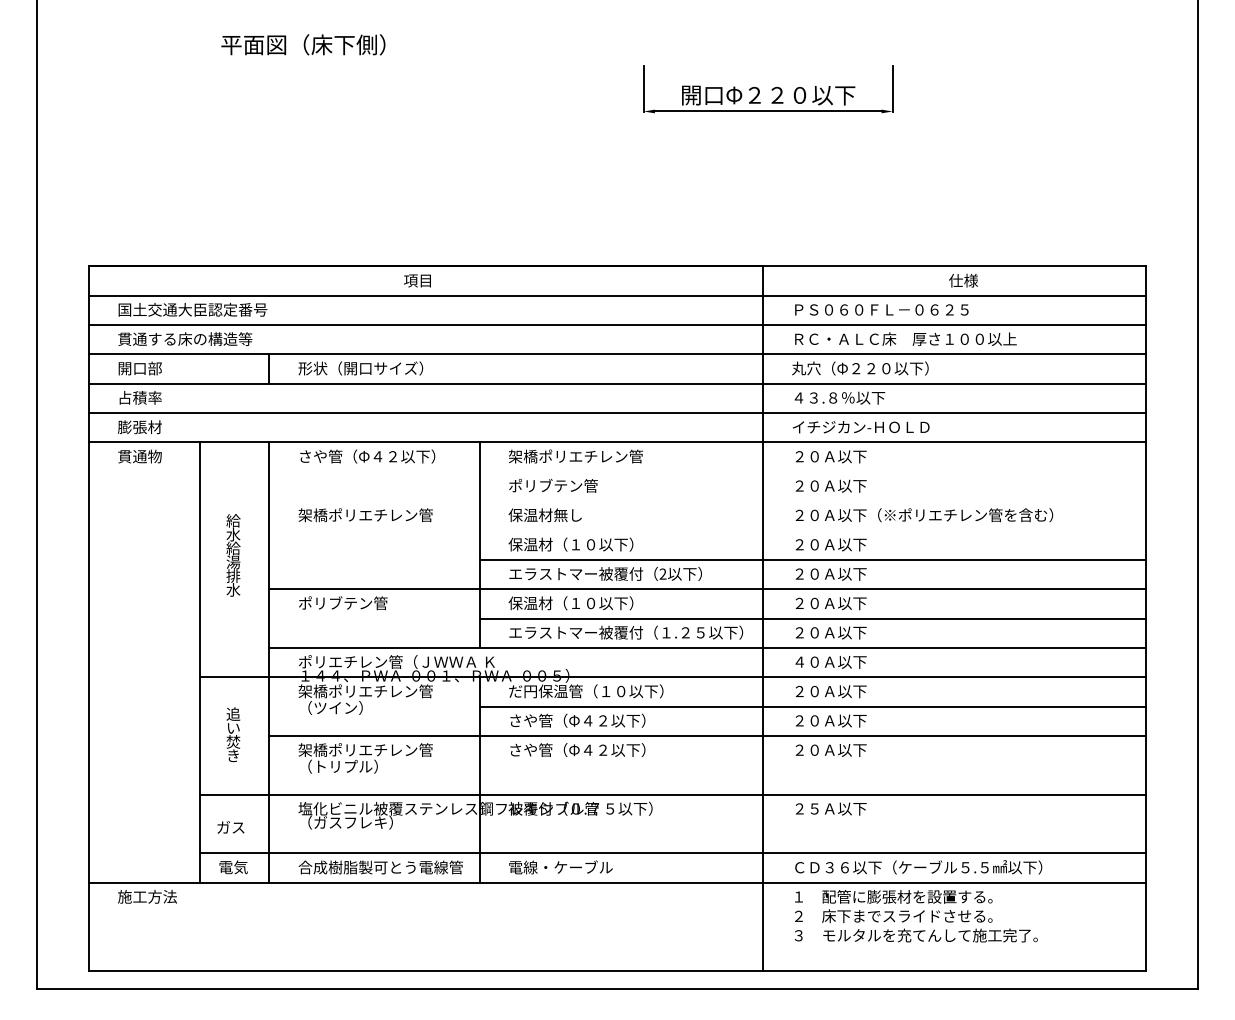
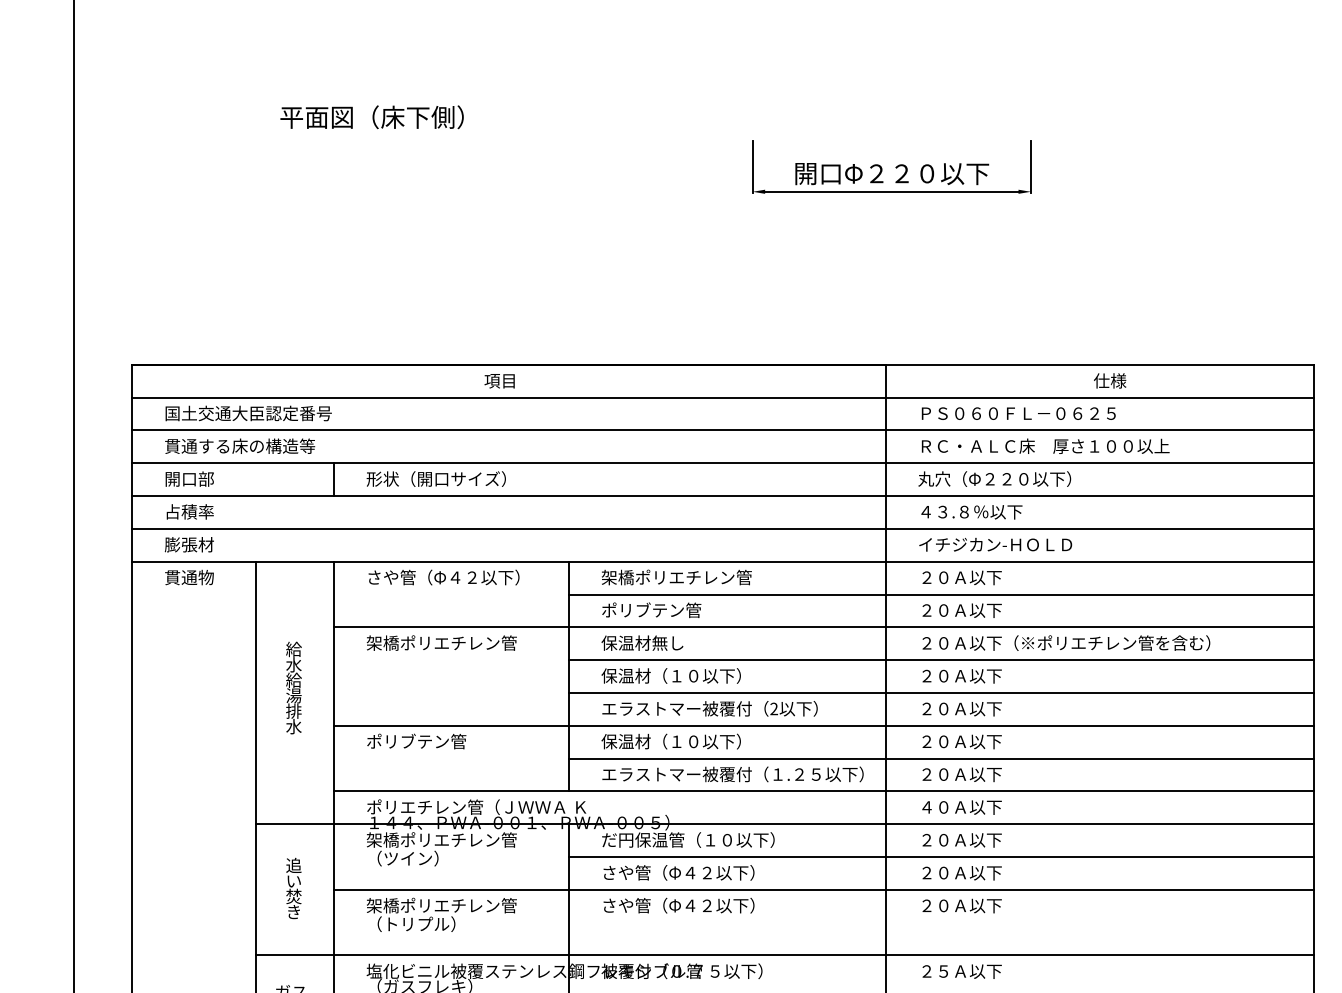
line: (812, 471) -> (941, 594), added
line: (707, 501) -> (823, 627), added
line: (812, 530) -> (941, 660), added

